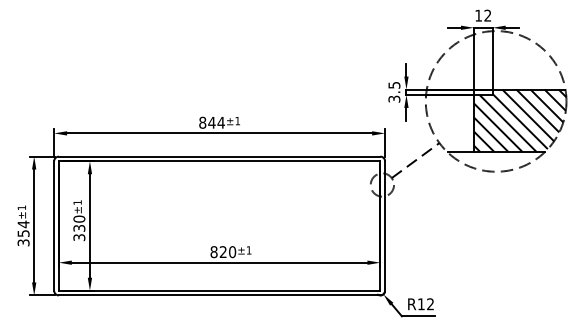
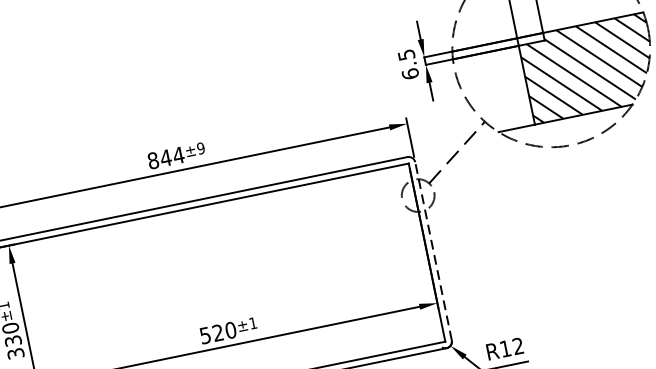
text: (394, 98) -> (410, 73), 3.5 -> 6.5
text: (237, 120) -> (200, 147), ±1 -> ±9
line: (385, 226) -> (434, 251), solid -> dashed
text: (213, 252) -> (204, 336), 820 -> 520

